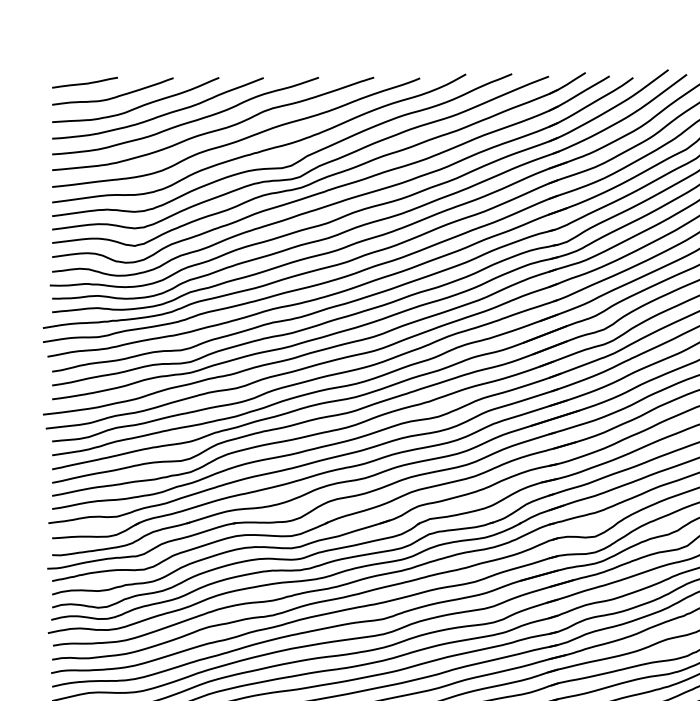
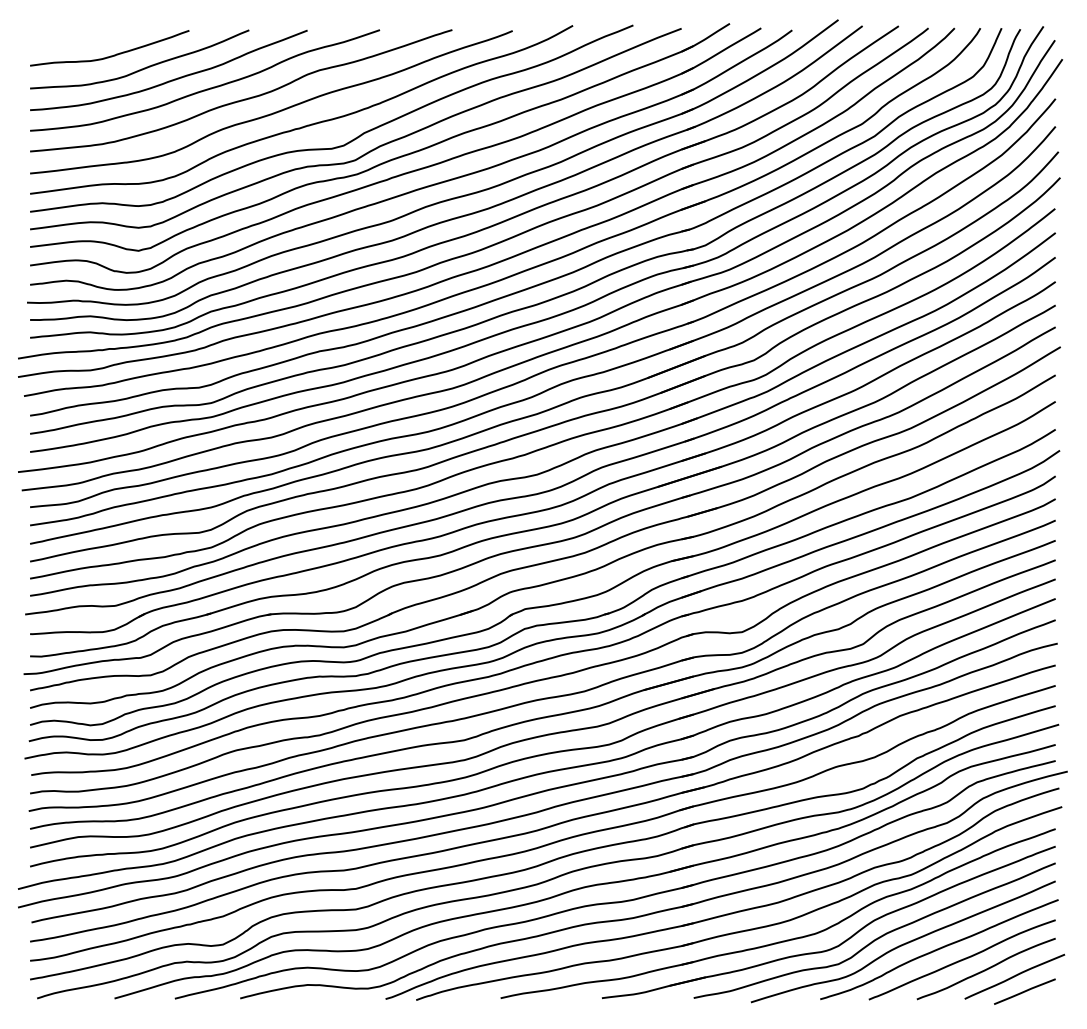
curve: (85, 83) -> (73, 37), removed

